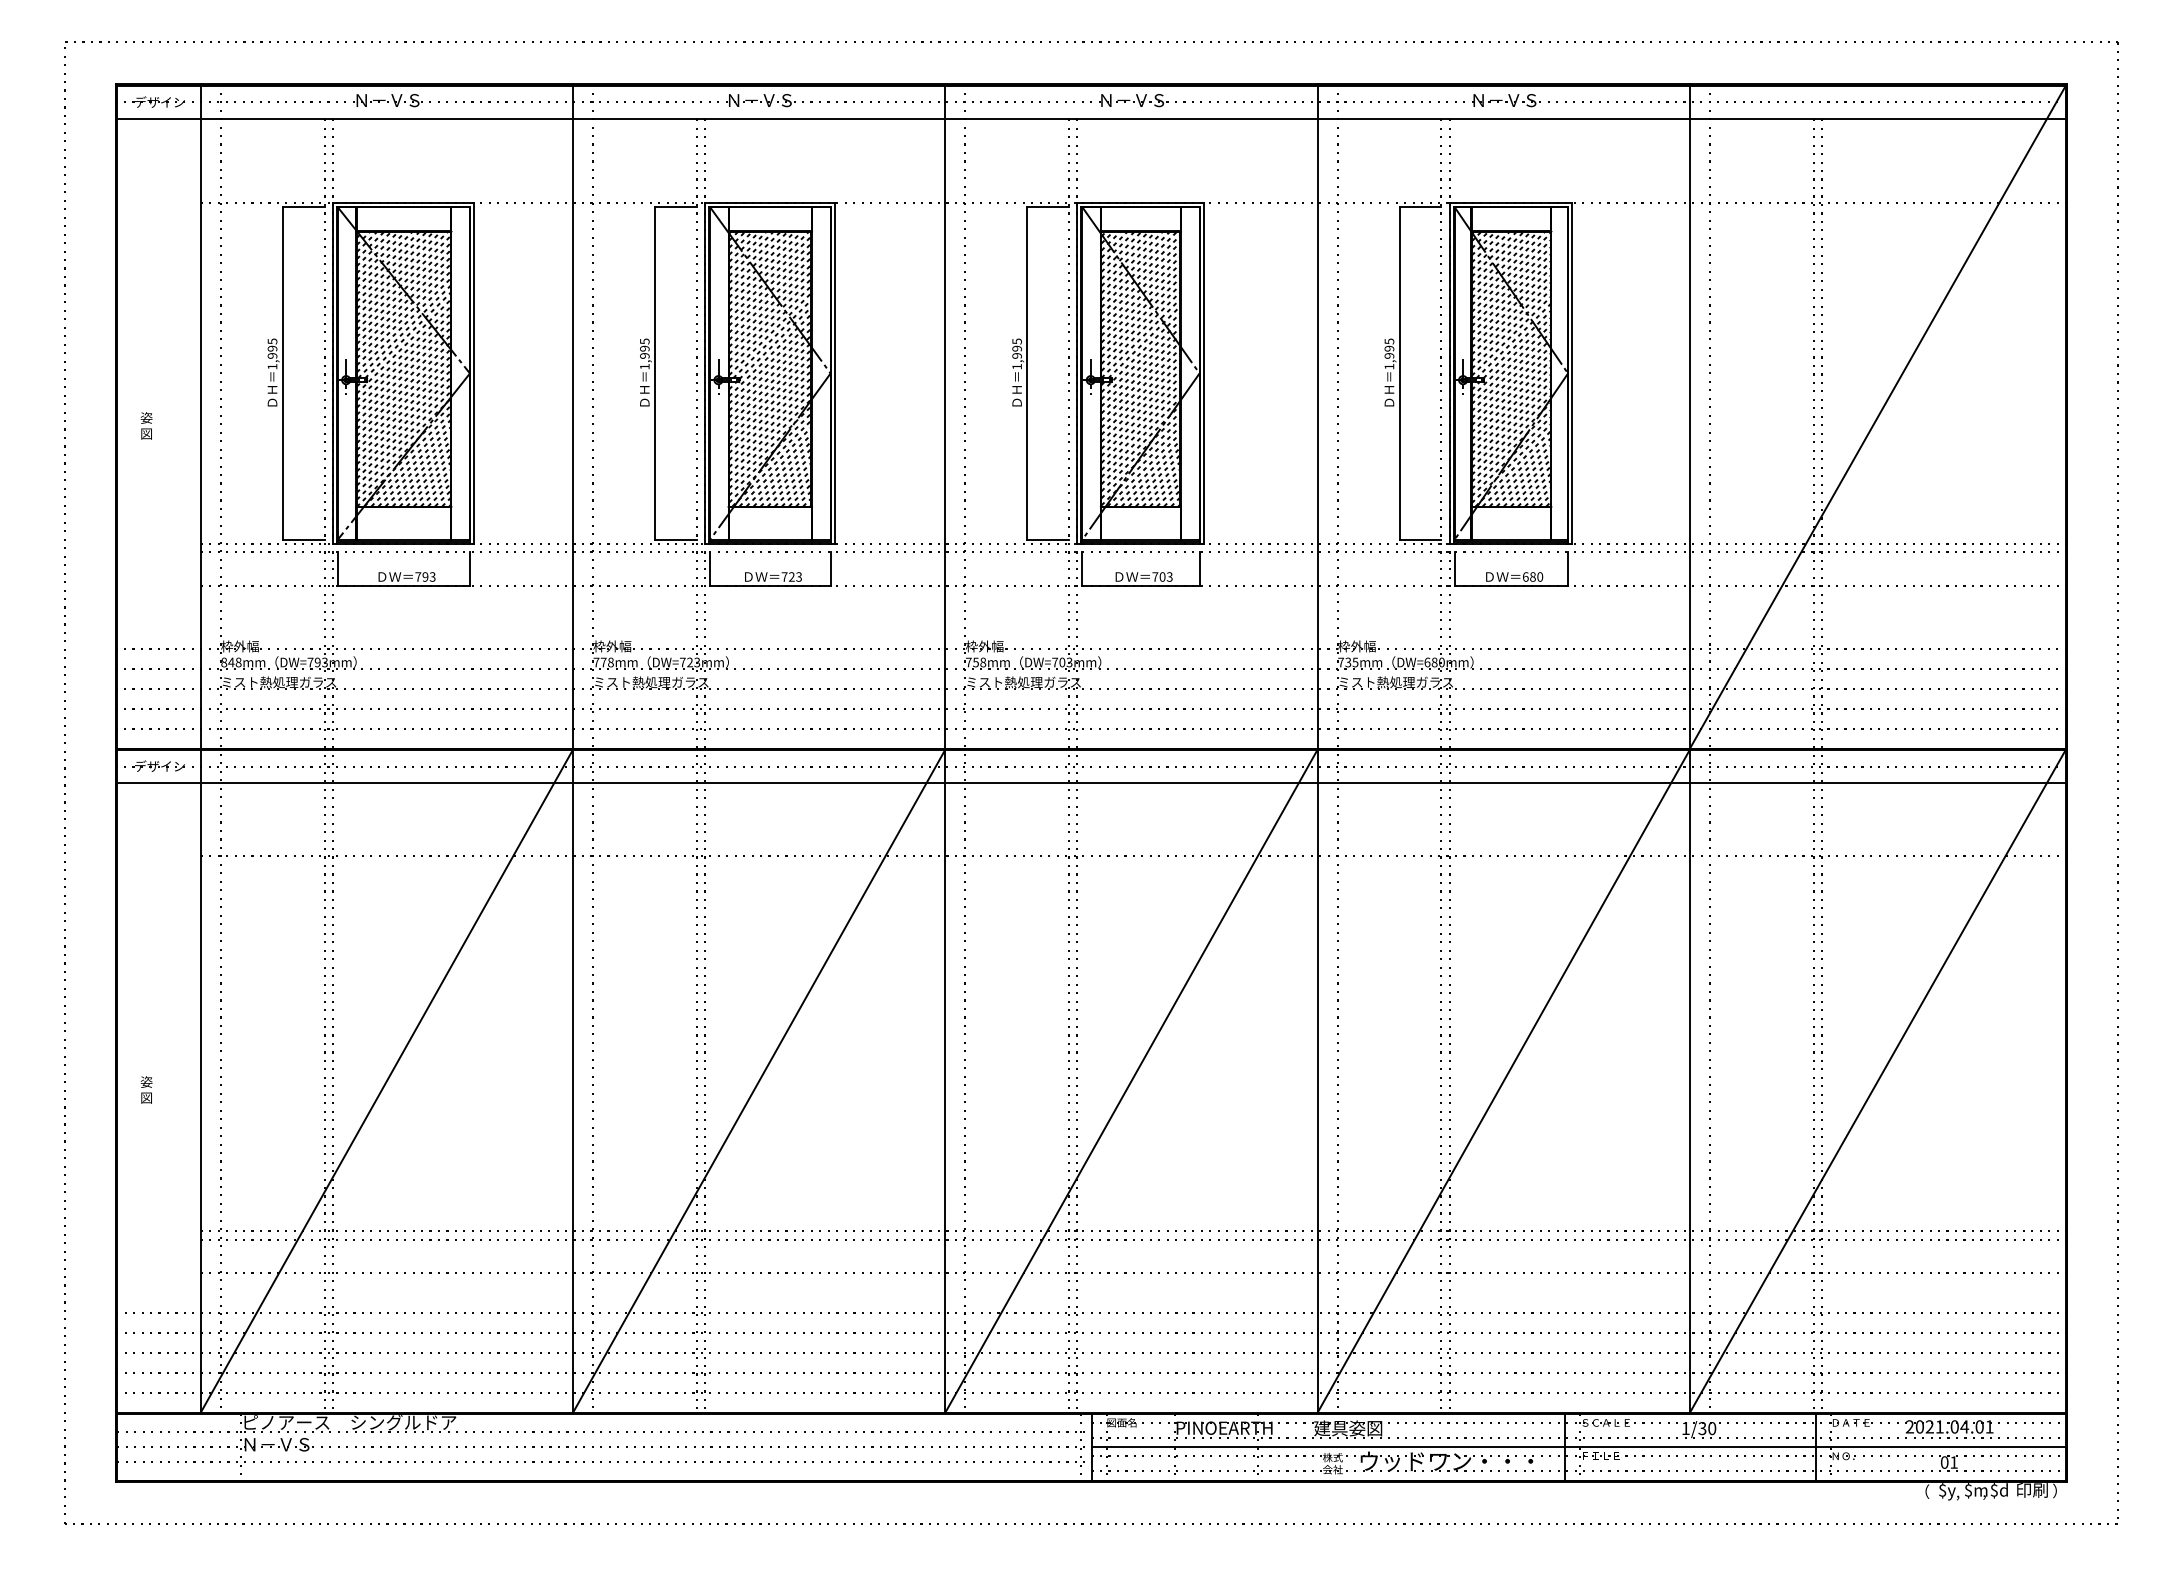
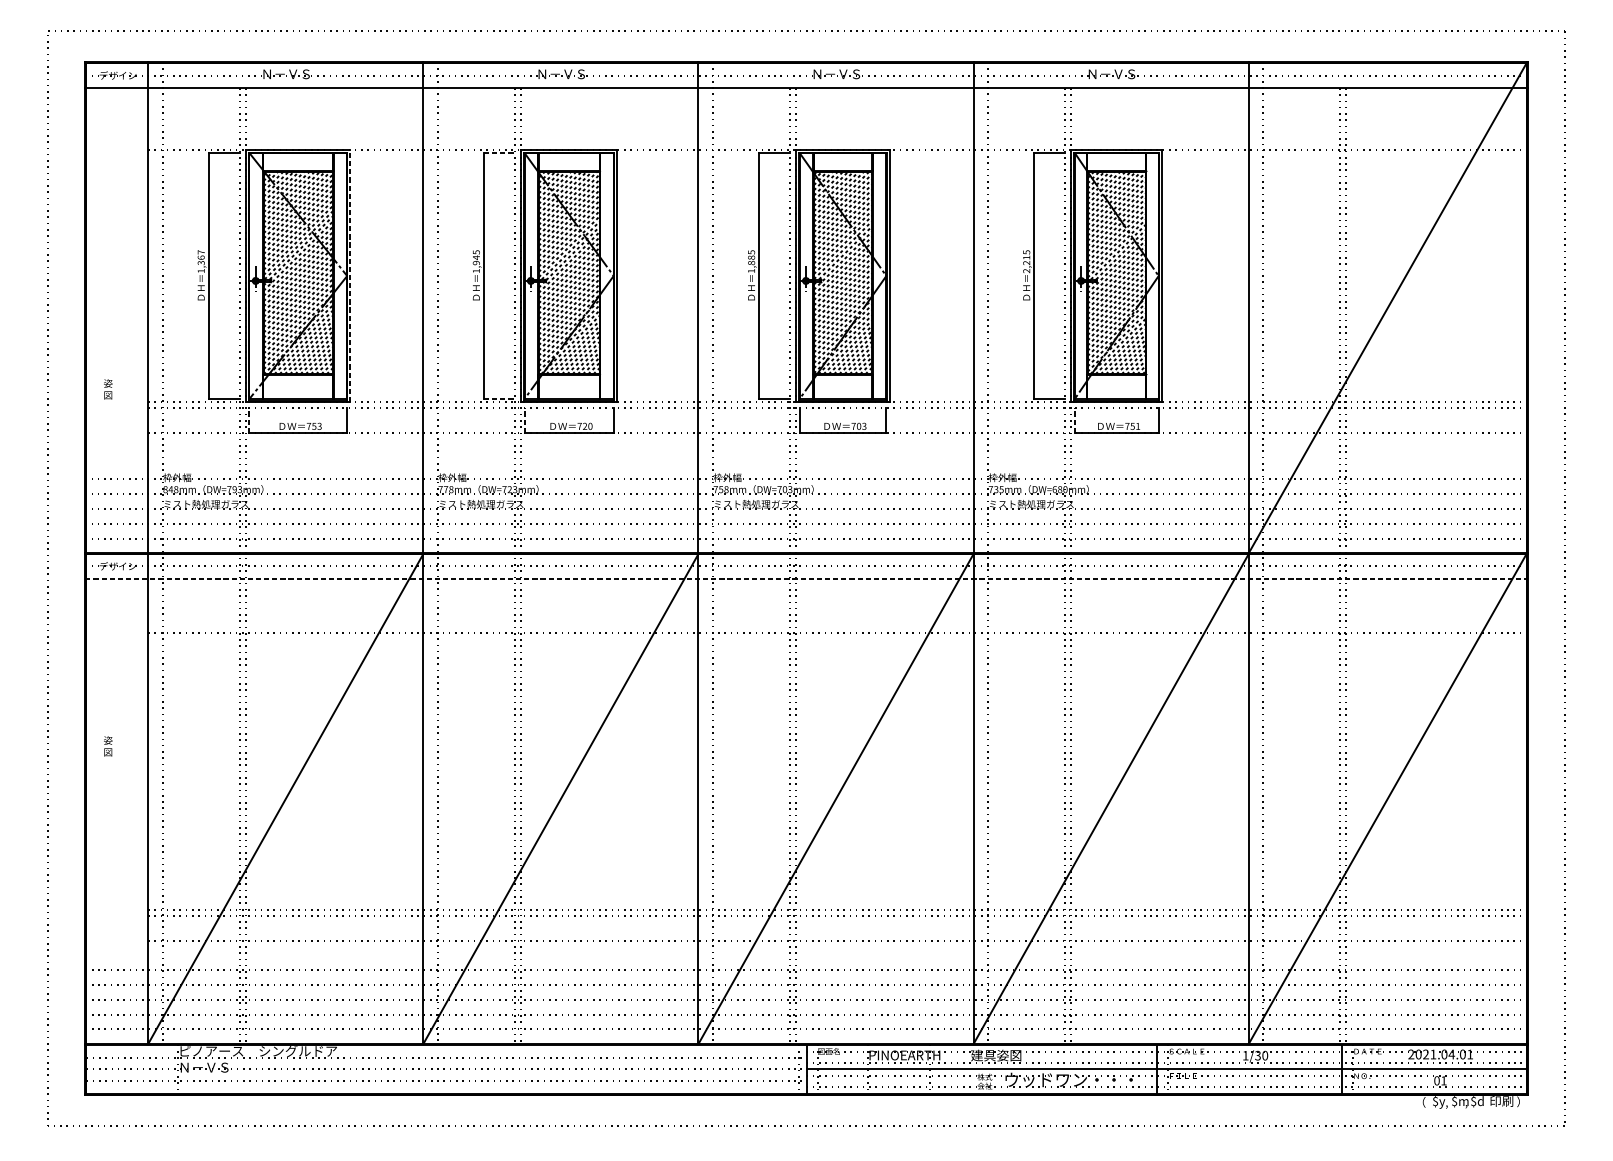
line: (675, 207) -> (499, 153), solid -> dashed
text: (272, 348) -> (201, 257), 1,995 -> 1,367
text: (644, 348) -> (476, 257), 1,995 -> 1,945
text: (1016, 351) -> (751, 259), 1,995 -> 1,885
text: (1389, 357) -> (1026, 264), 1,995 -> 2,215
line: (474, 373) -> (350, 276), solid -> dashed
text: (146, 425) -> (108, 389), moved
line: (675, 539) -> (499, 398), solid -> dashed
line: (337, 569) -> (249, 420), solid -> dashed
line: (709, 569) -> (524, 420), solid -> dashed
line: (1454, 569) -> (1074, 420), solid -> dashed
text: (425, 576) -> (314, 426), 793 -> 753
text: (799, 576) -> (590, 426), 723 -> 720
text: (1532, 576) -> (1132, 426), 680 -> 751
line: (1091, 783) -> (806, 579), solid -> dashed
text: (146, 1089) -> (108, 746), moved

